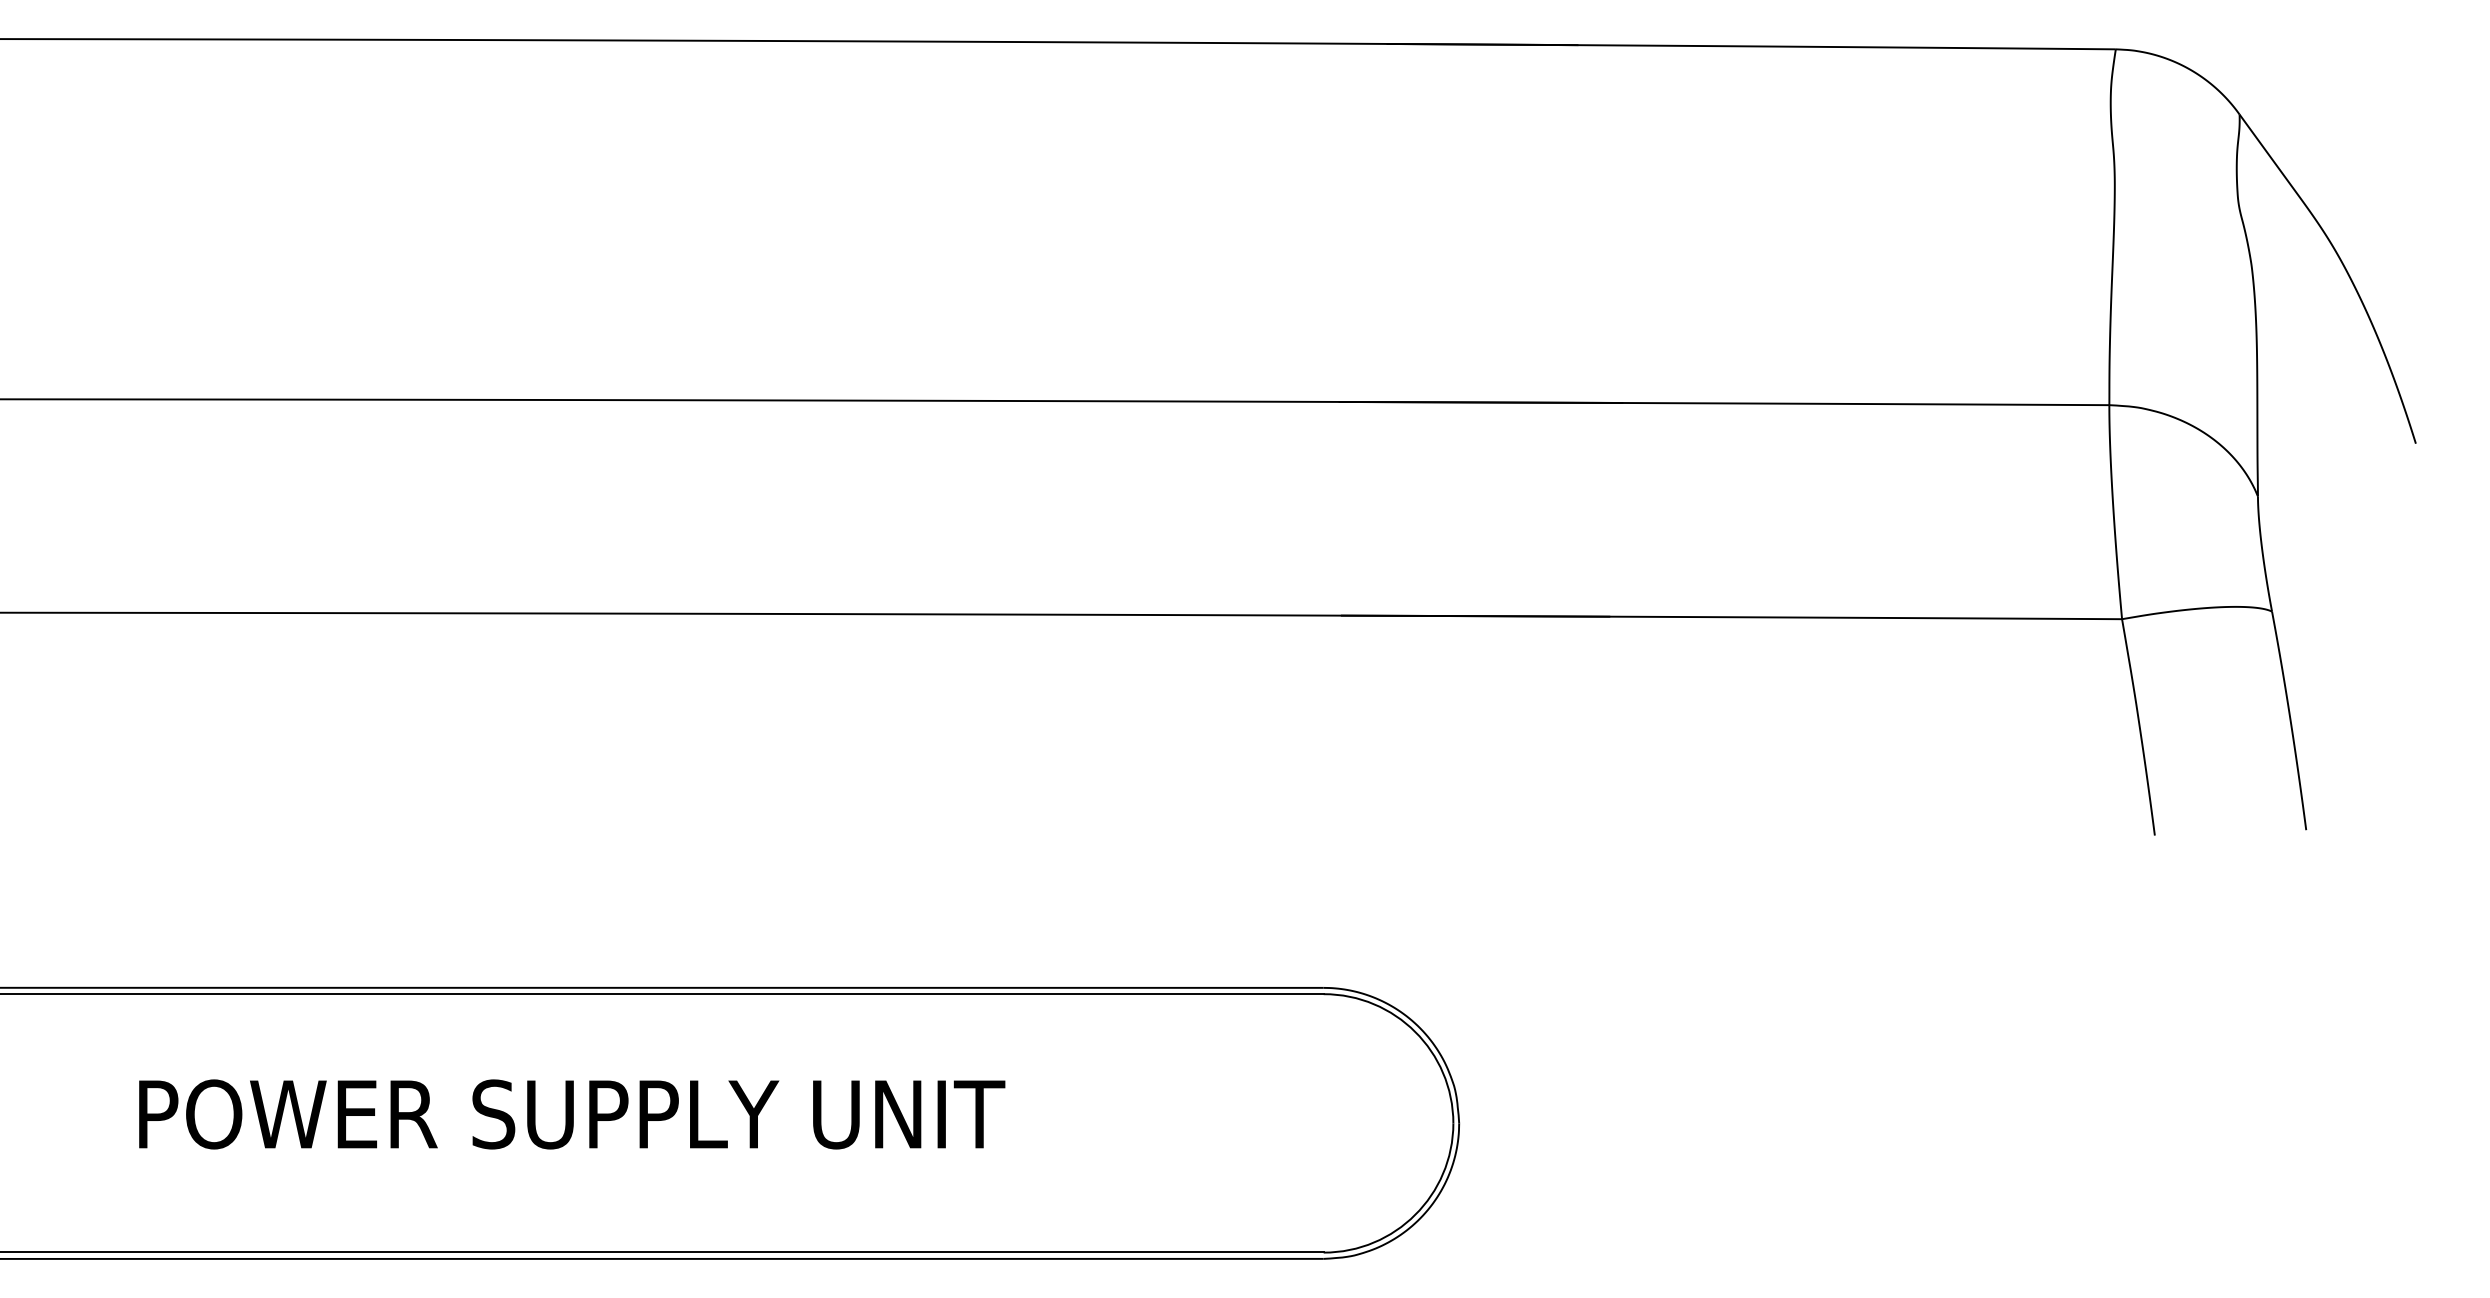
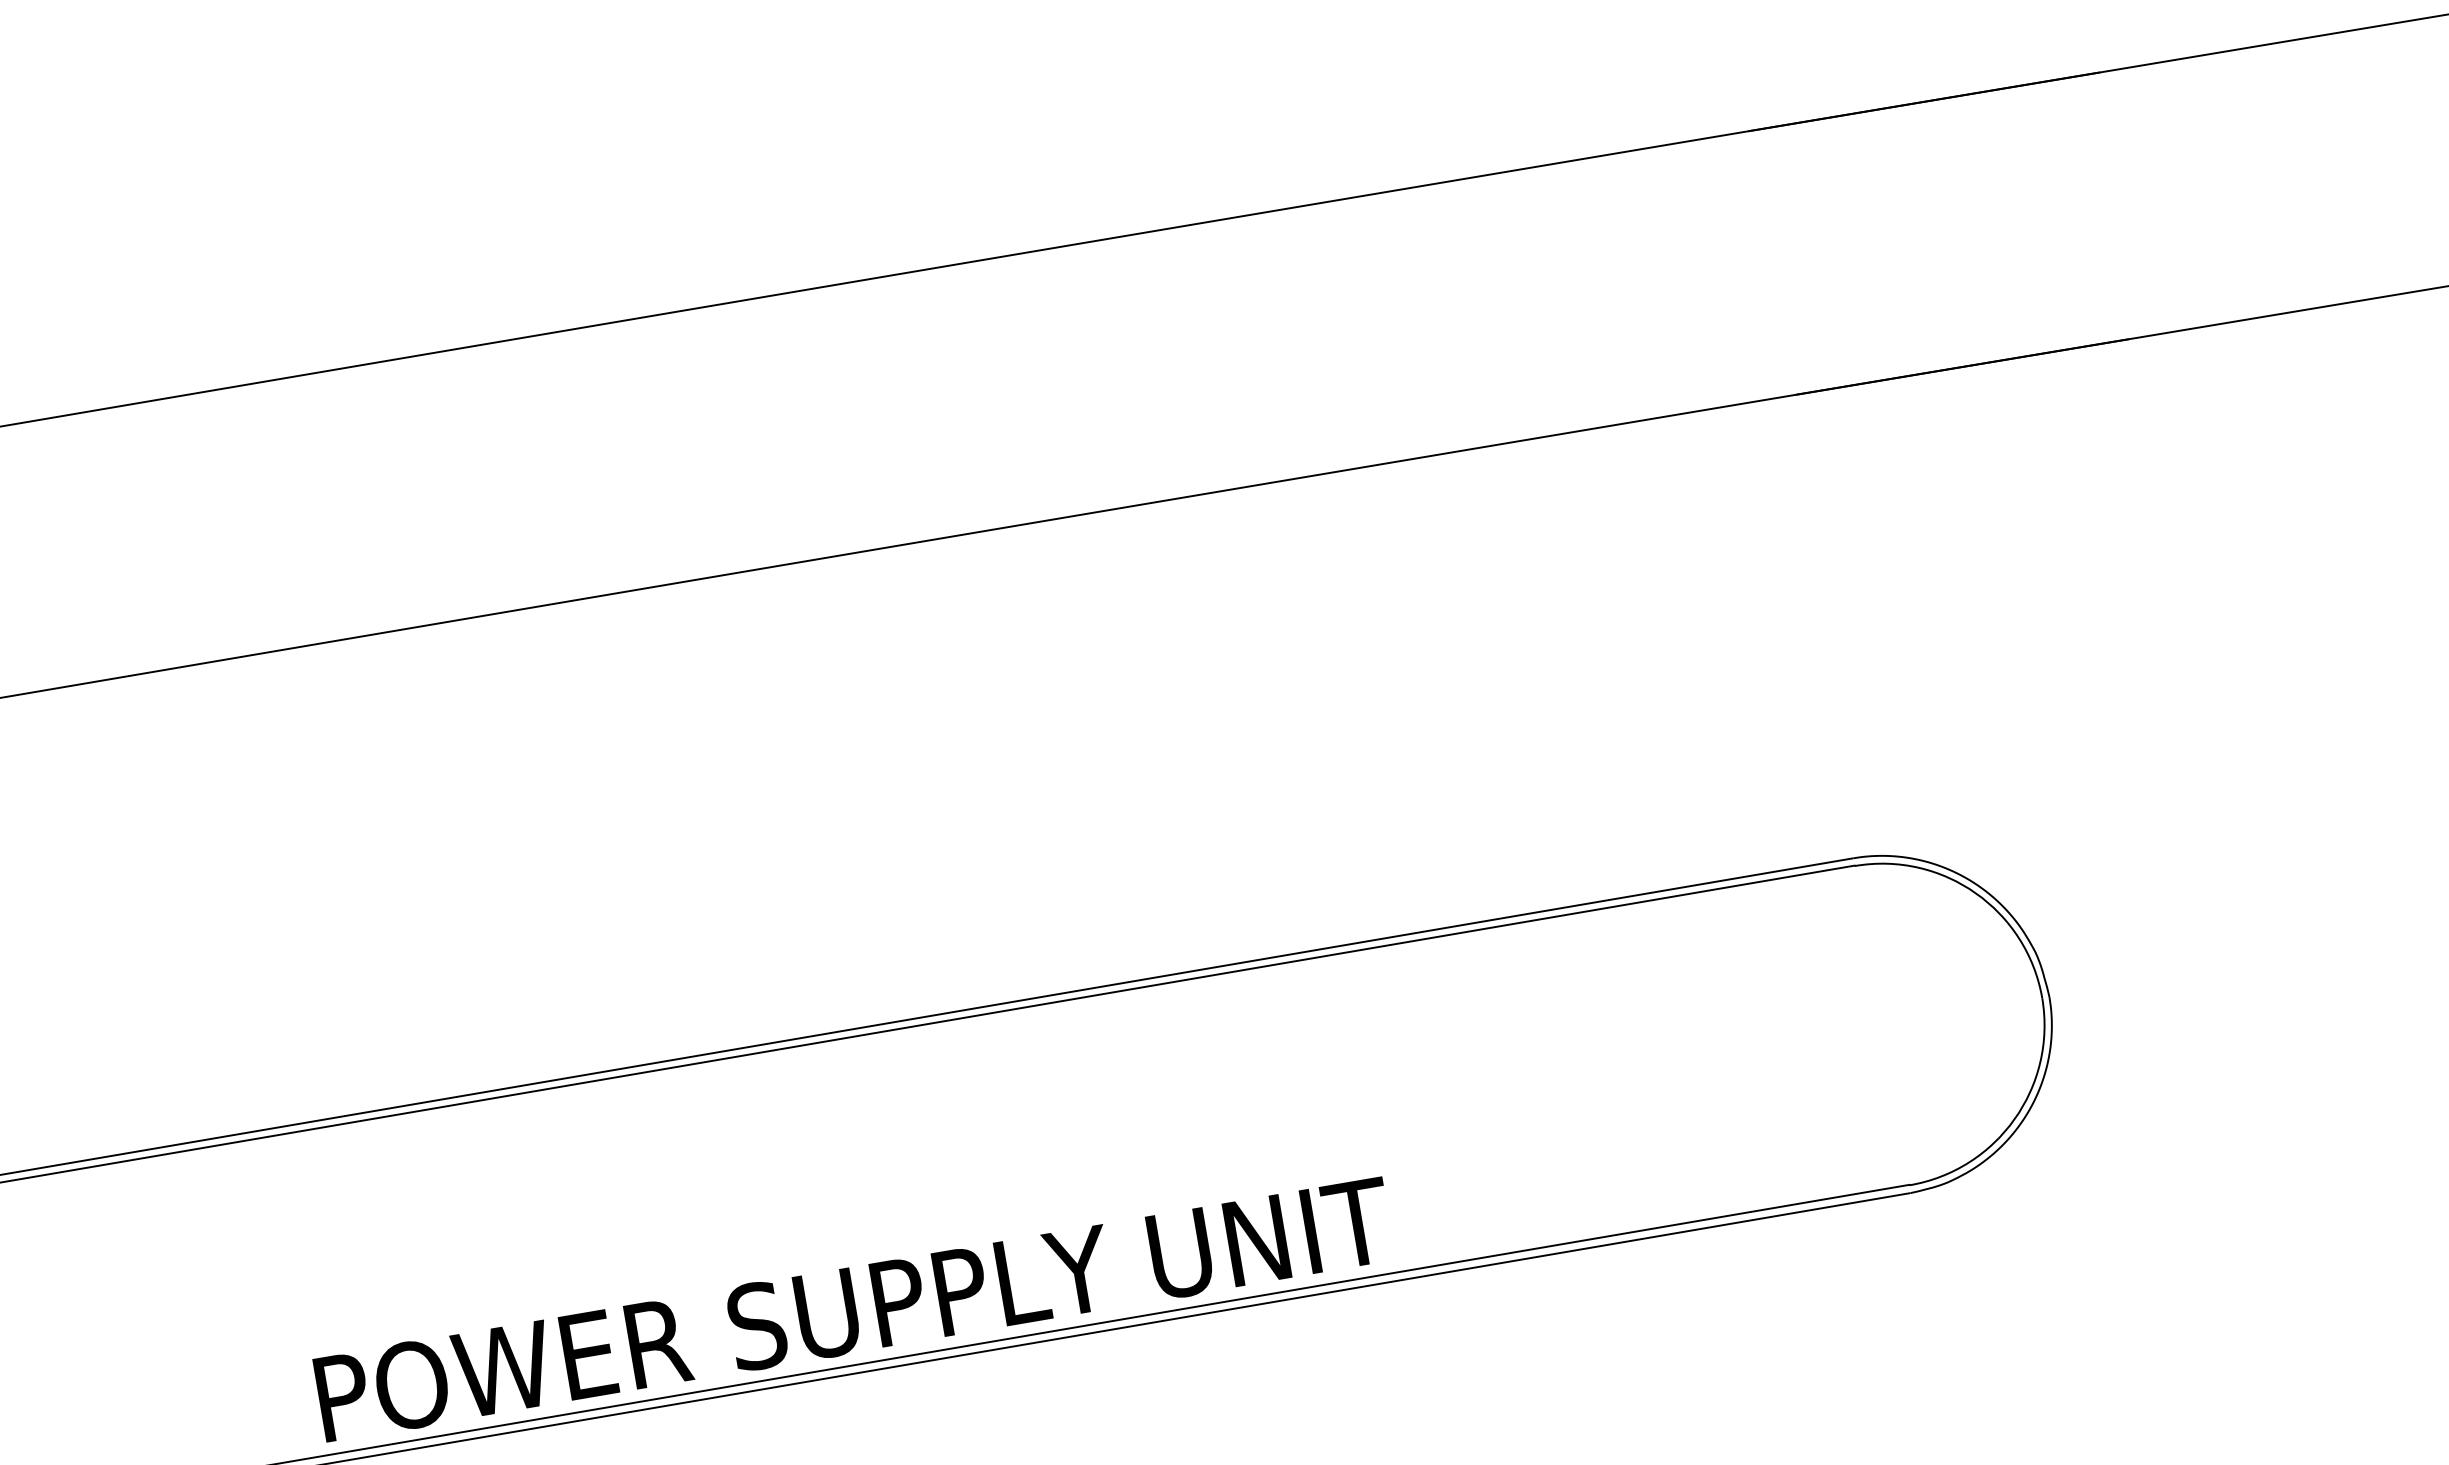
text: (572, 1114) -> (854, 1309), moved

